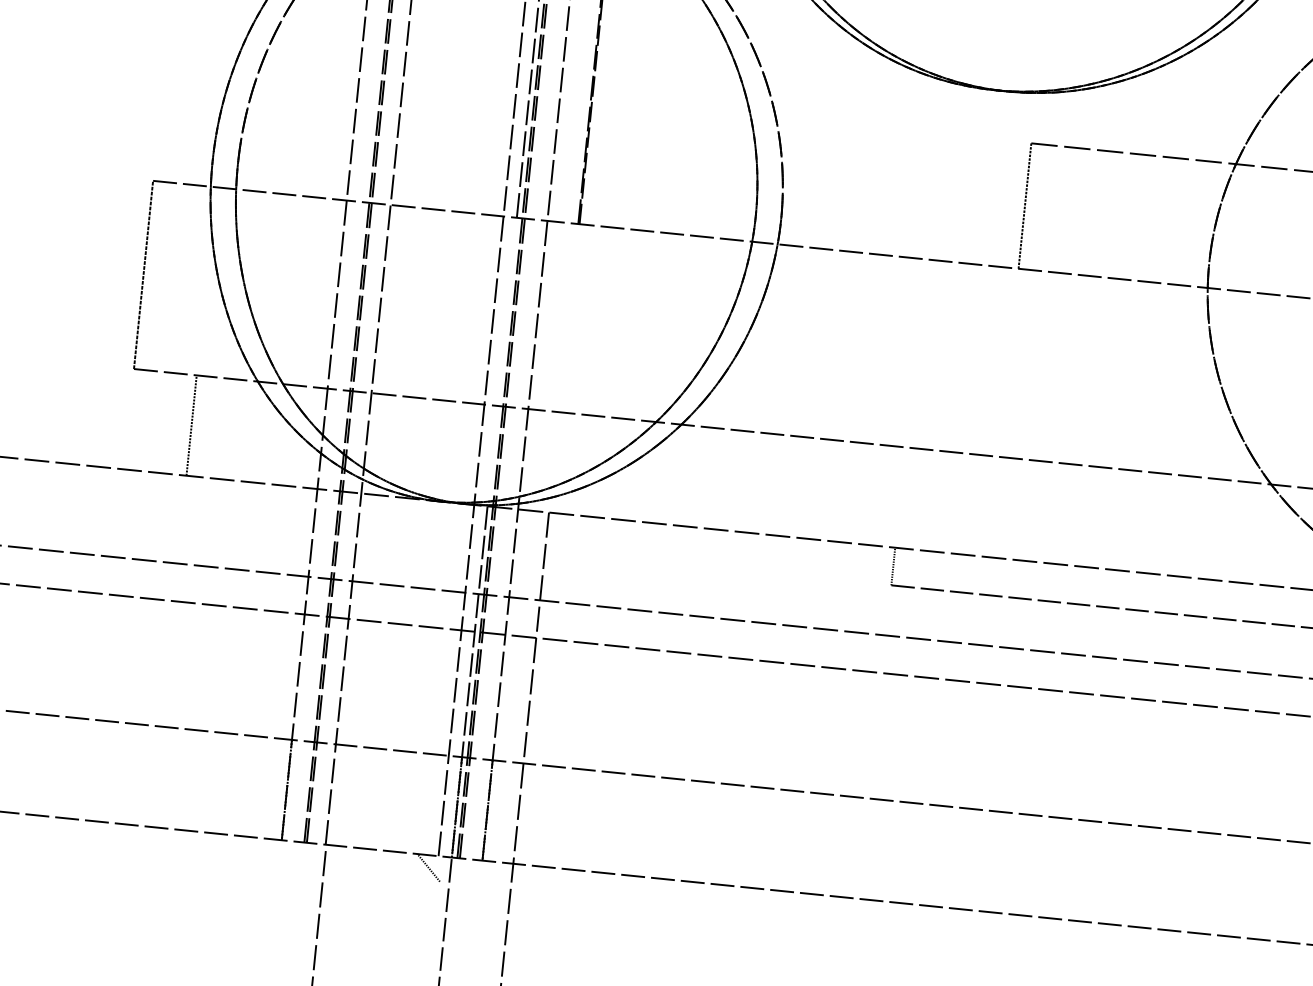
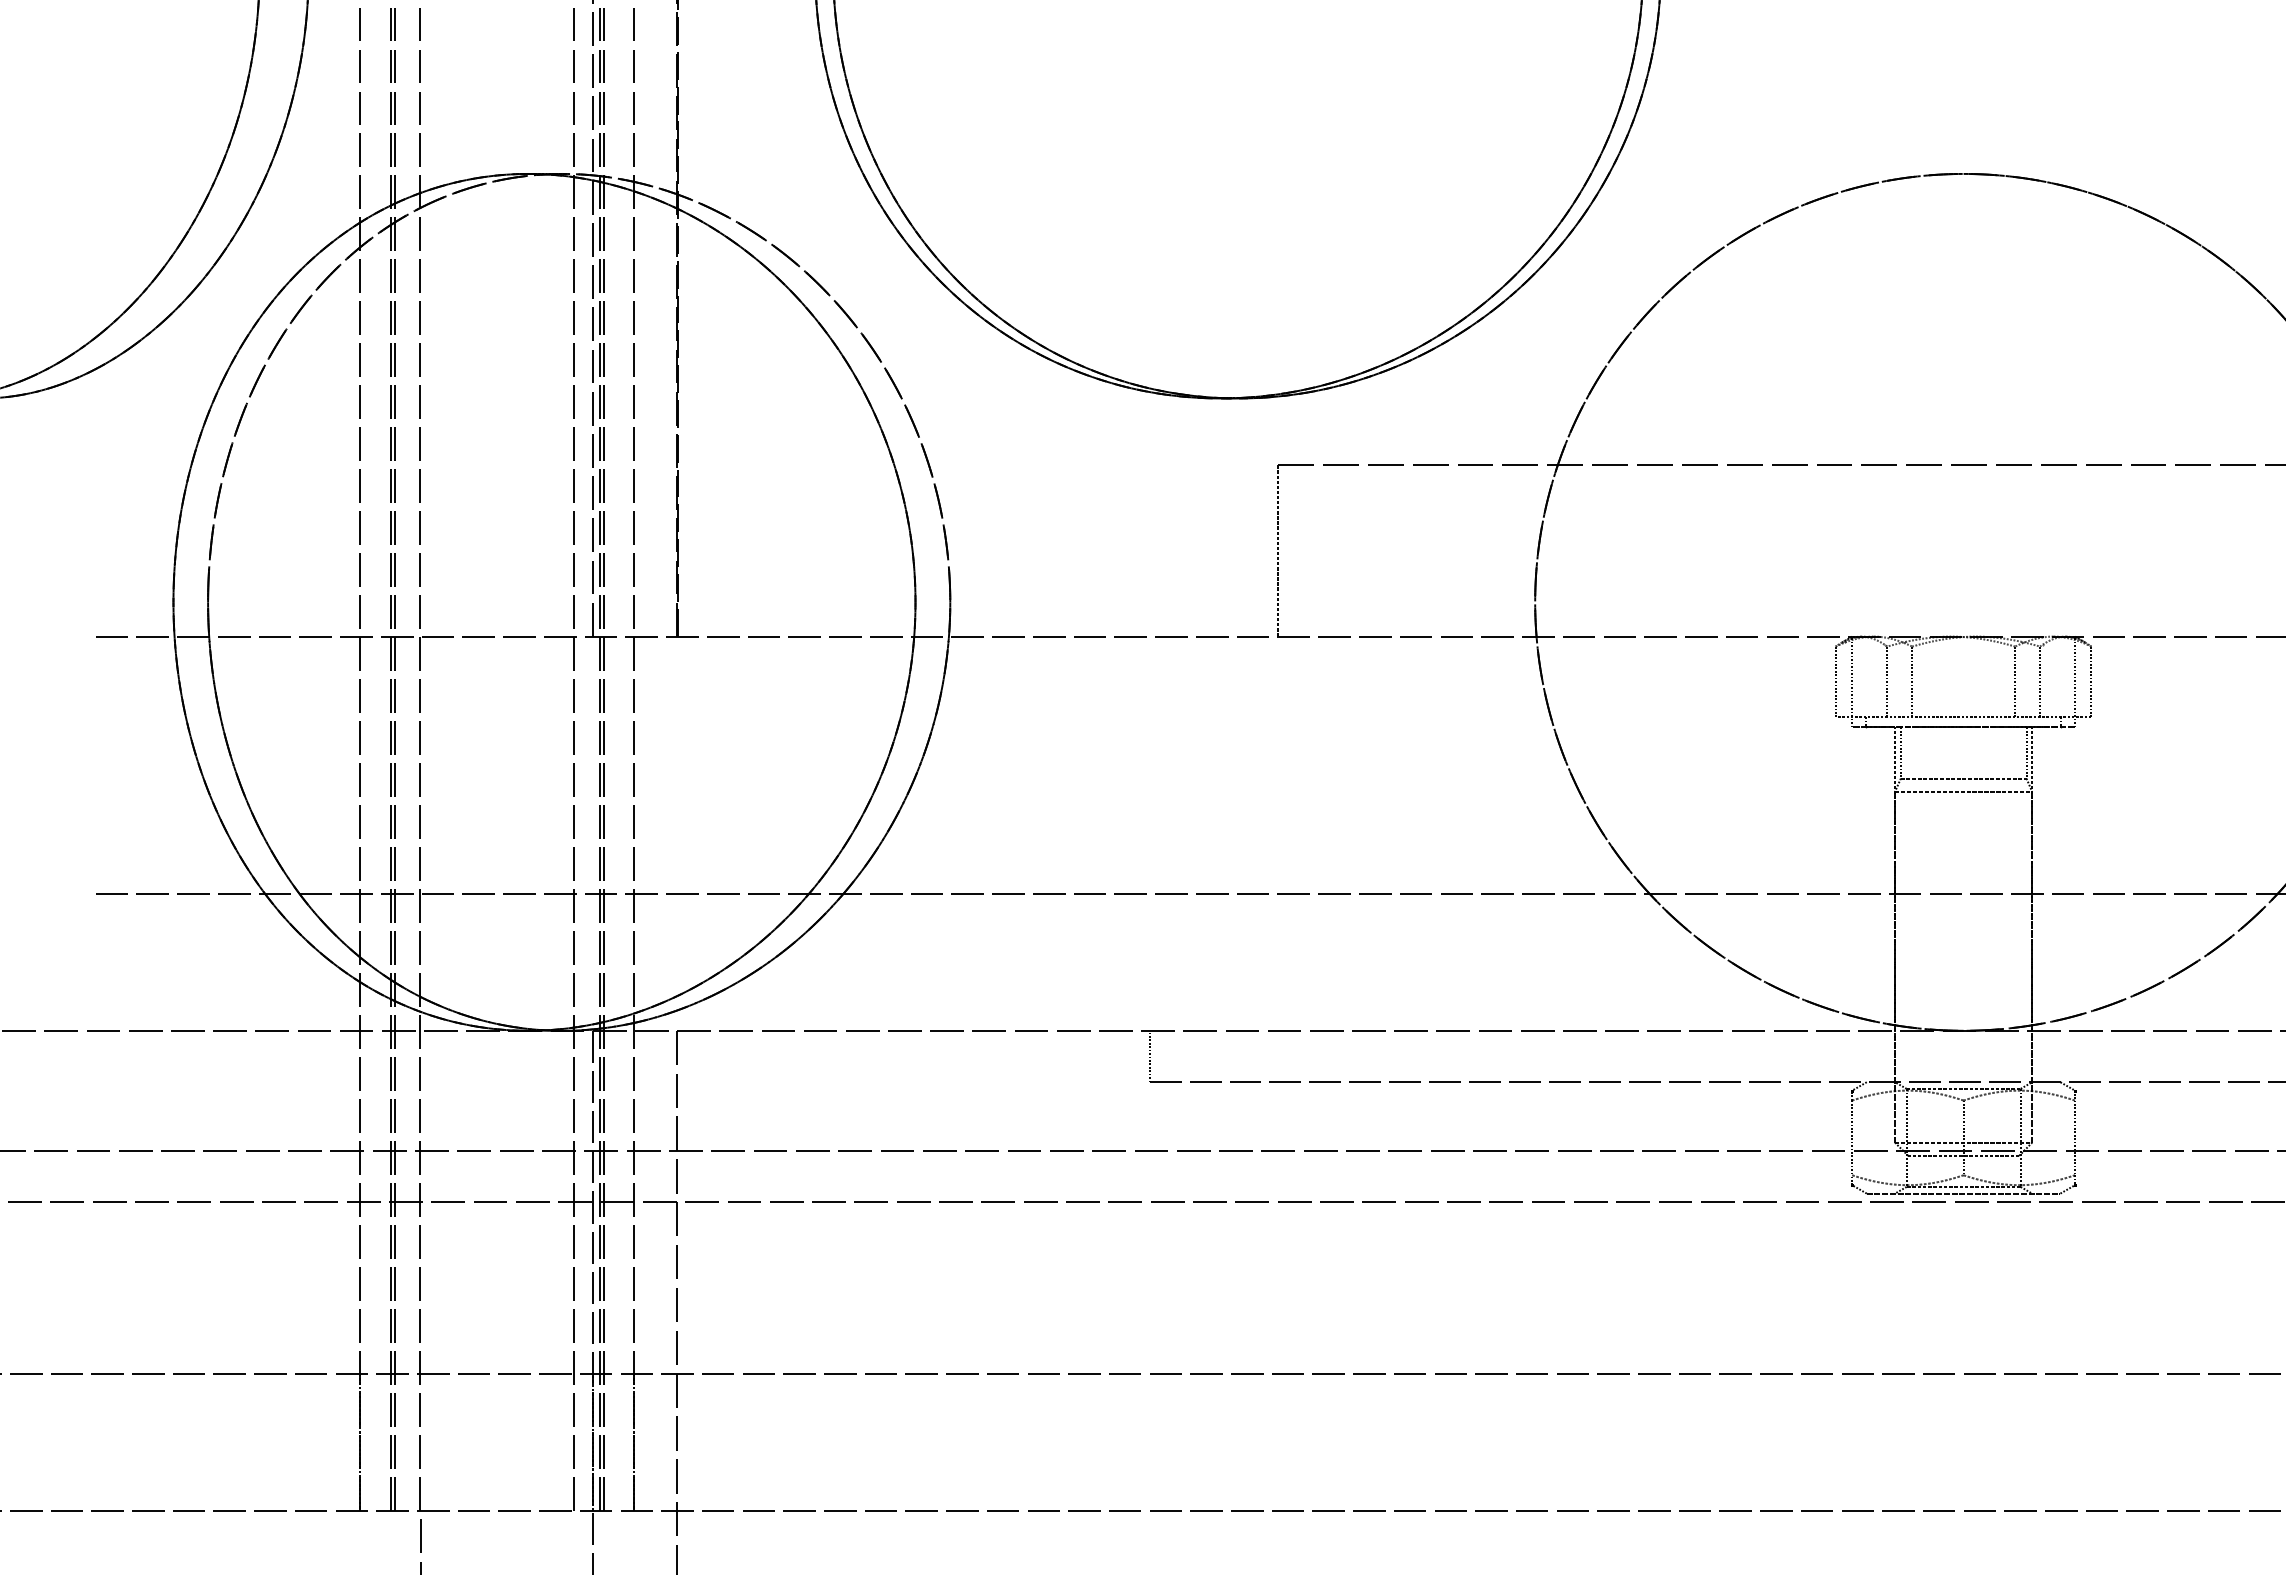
line: (143, 274) -> (95, 764), removed
line: (191, 425) -> (181, 961), removed
line: (428, 867) -> (562, 1527), removed

